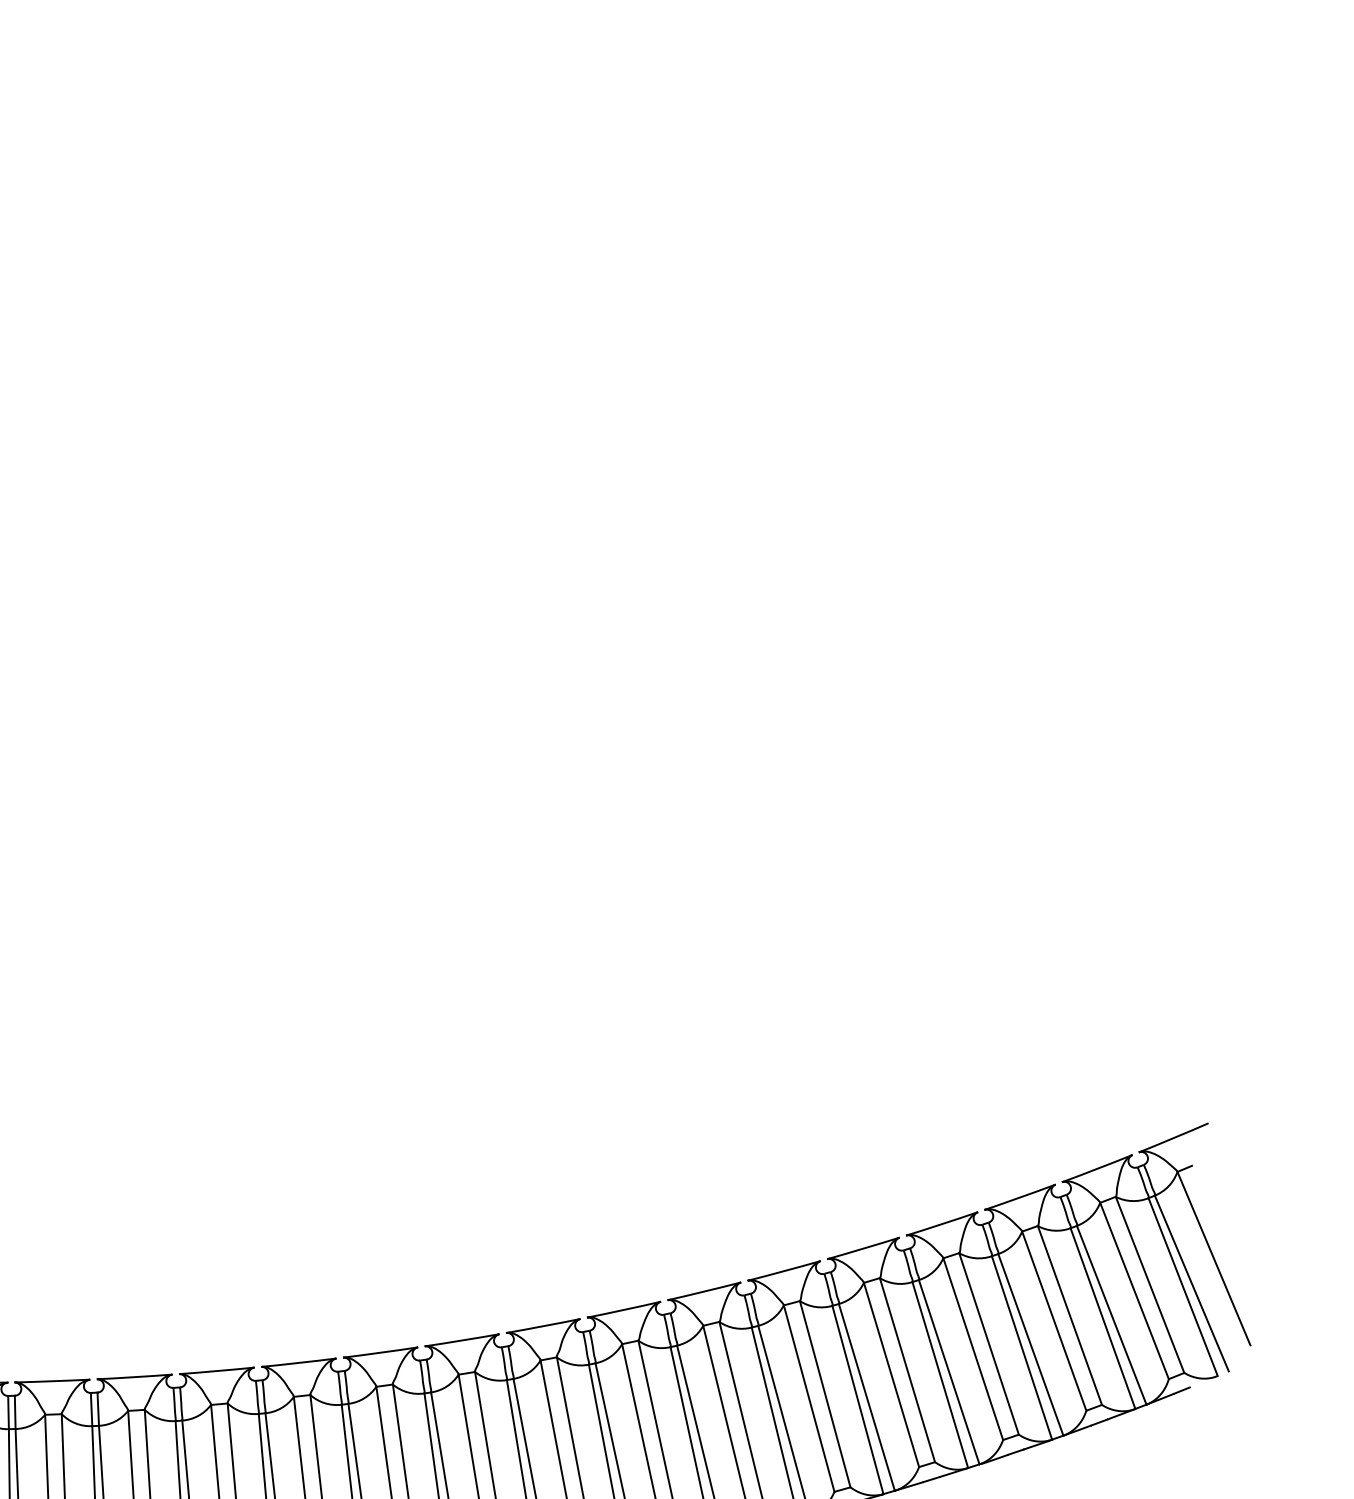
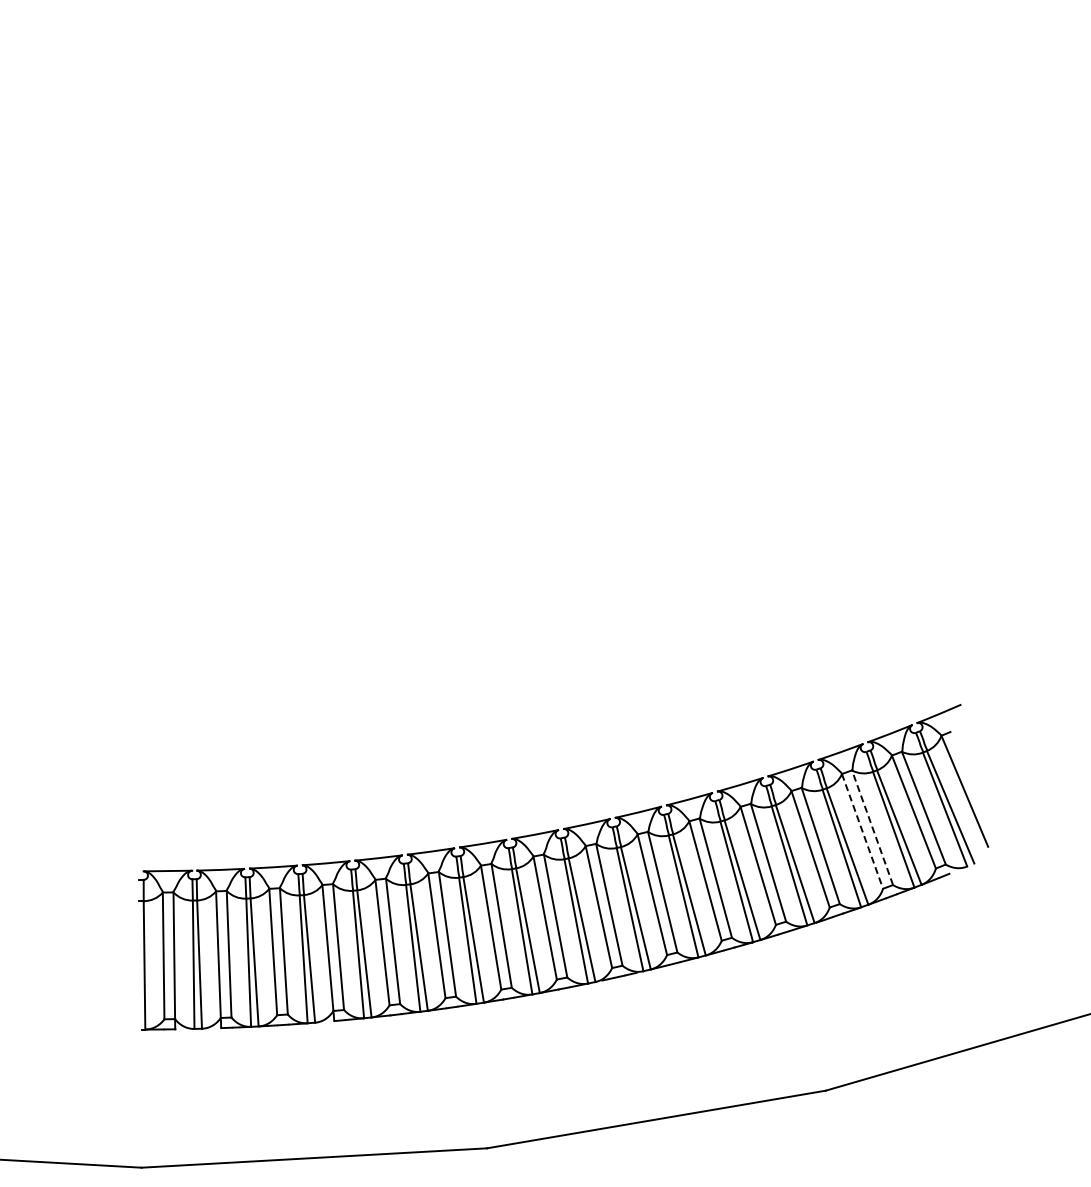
line: (1069, 1315) -> (872, 827), solid -> dashed
line: (1054, 1321) -> (862, 831), solid -> dashed

